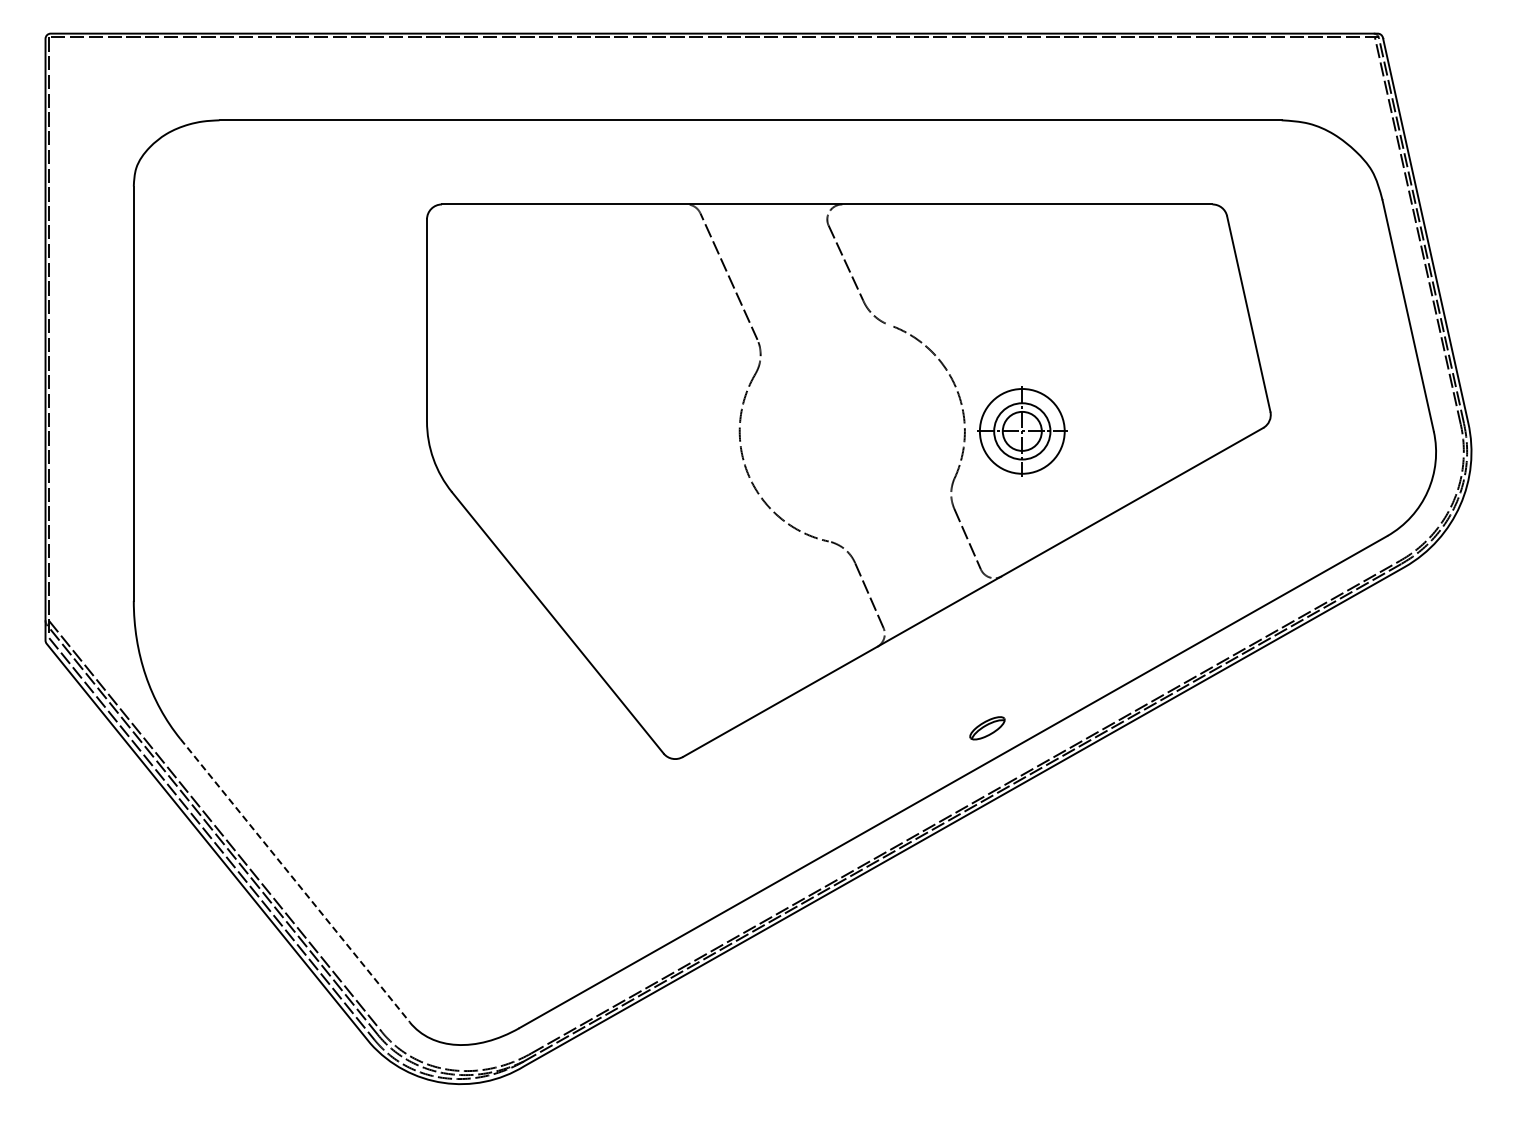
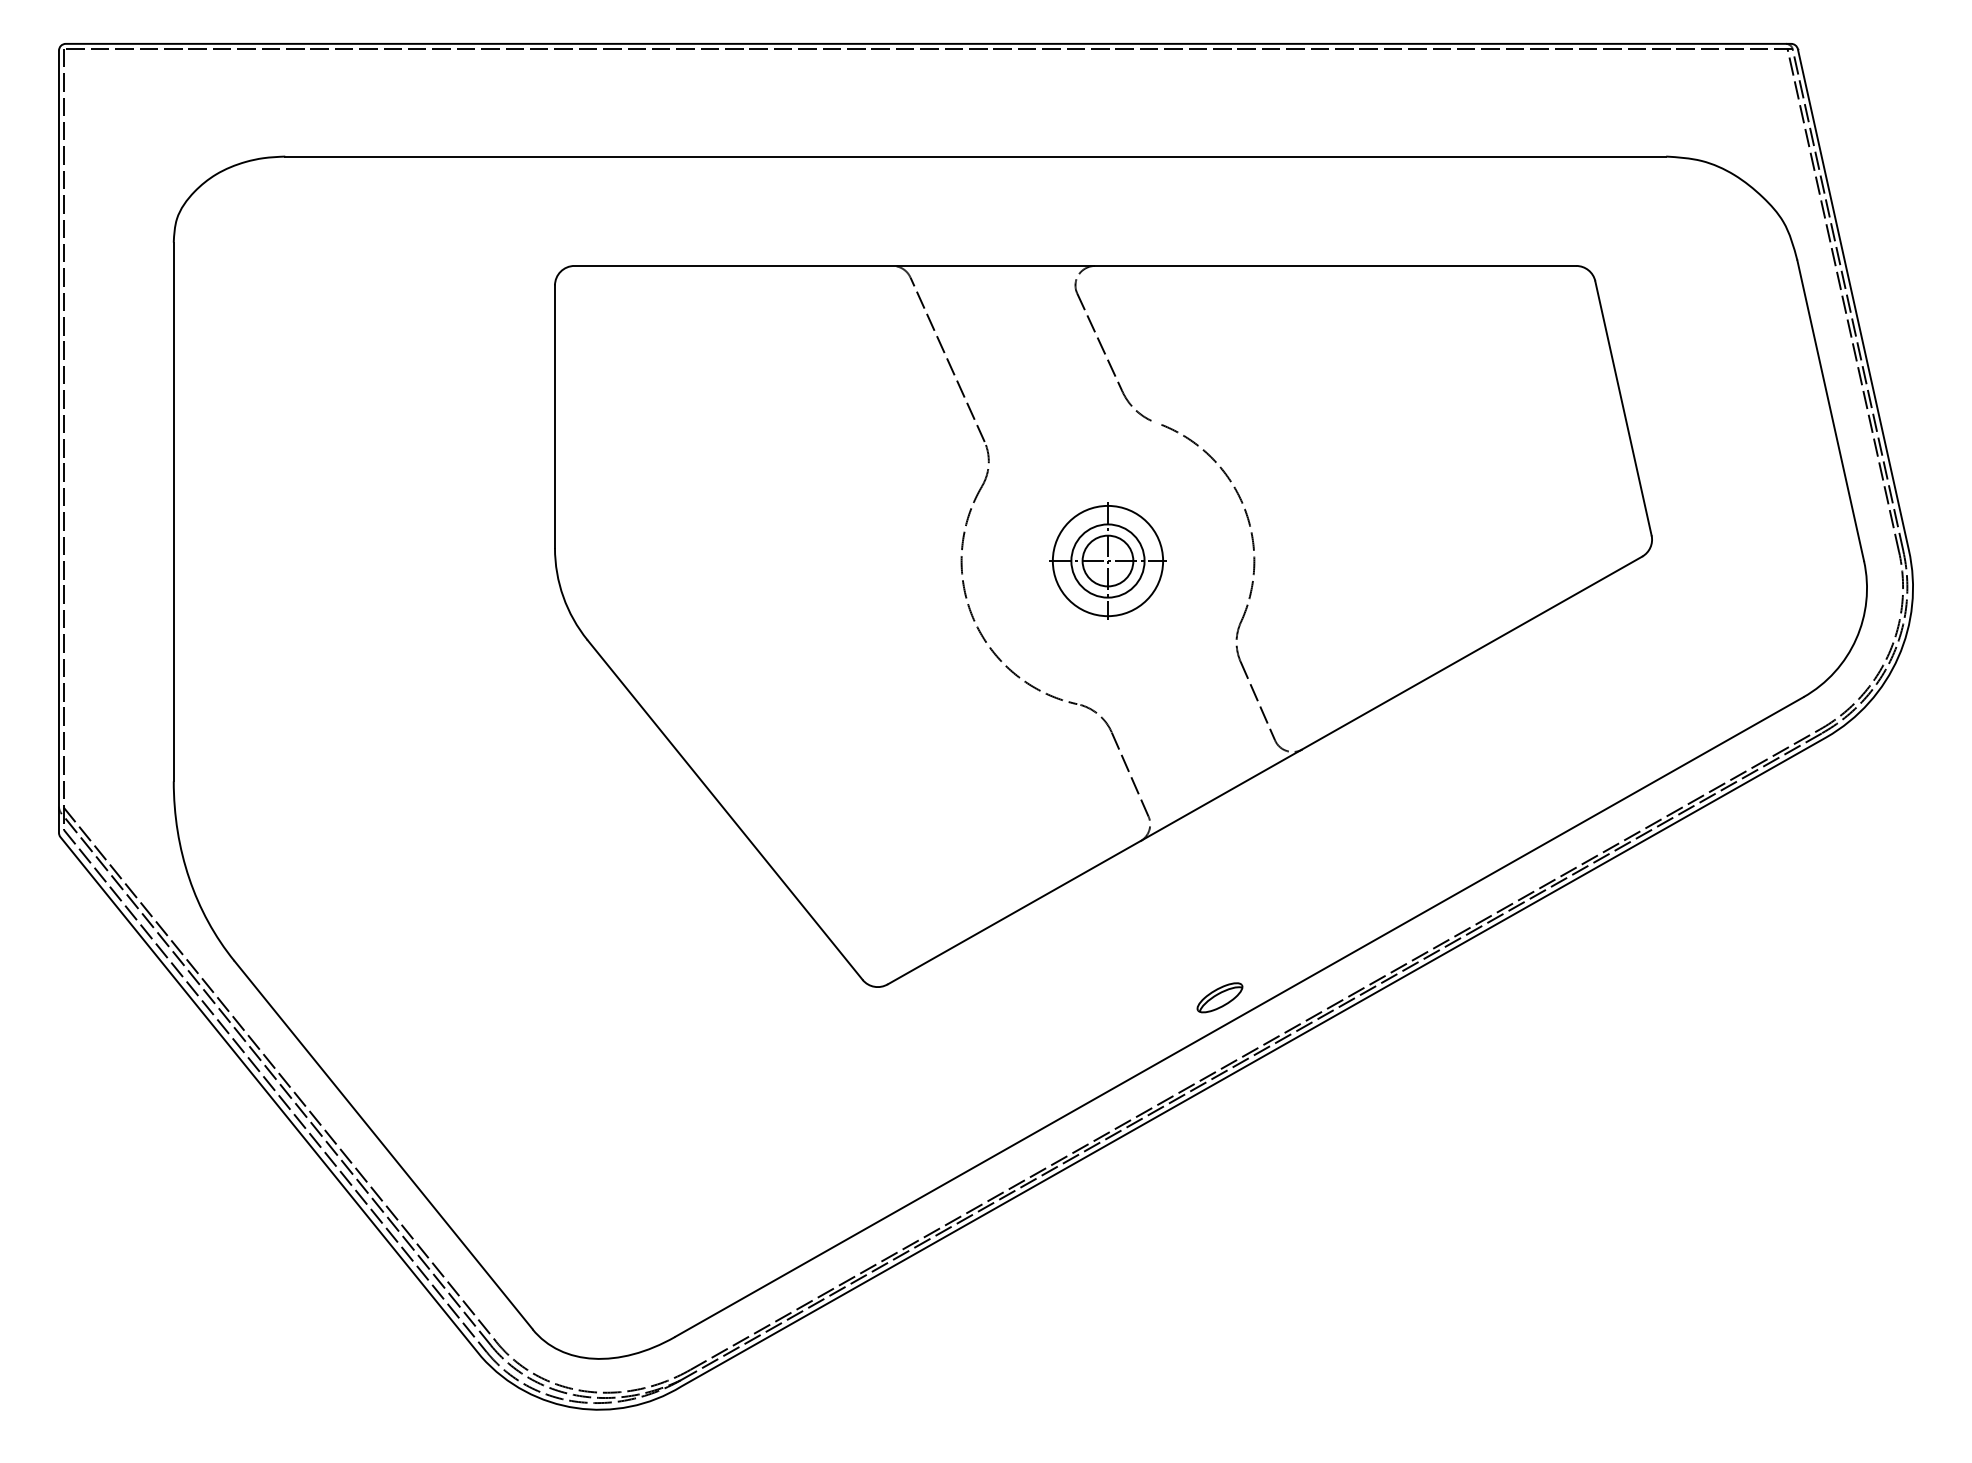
part: (1022, 431) -> (1108, 561), moved
part: (987, 728) -> (1220, 998), moved
line: (295, 881) -> (384, 1146), dashed -> solid

